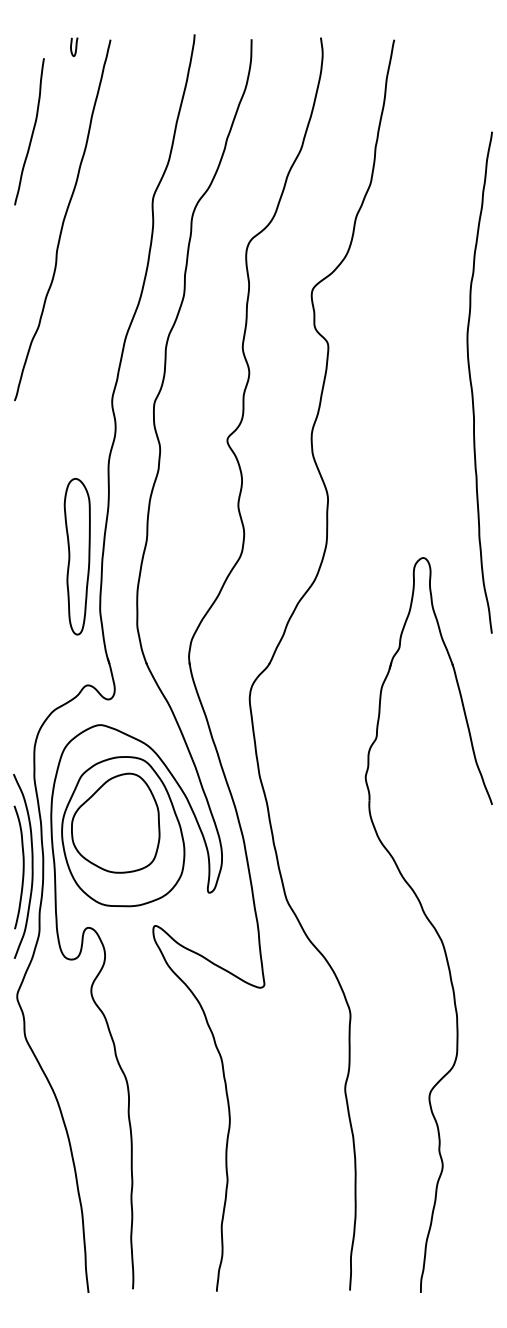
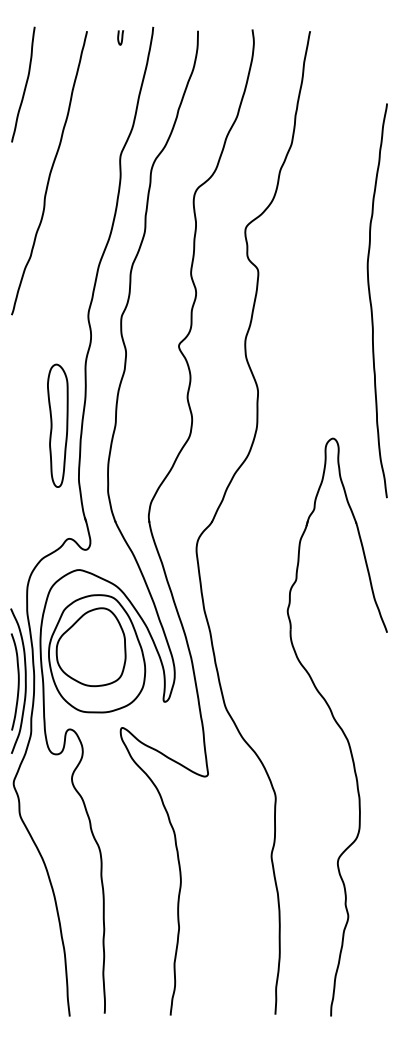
curve: (75, 47) -> (121, 38), moved
curve: (31, 133) -> (24, 85), moved
part: (76, 556) -> (57, 425), moved

